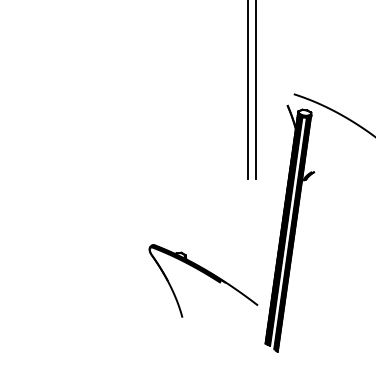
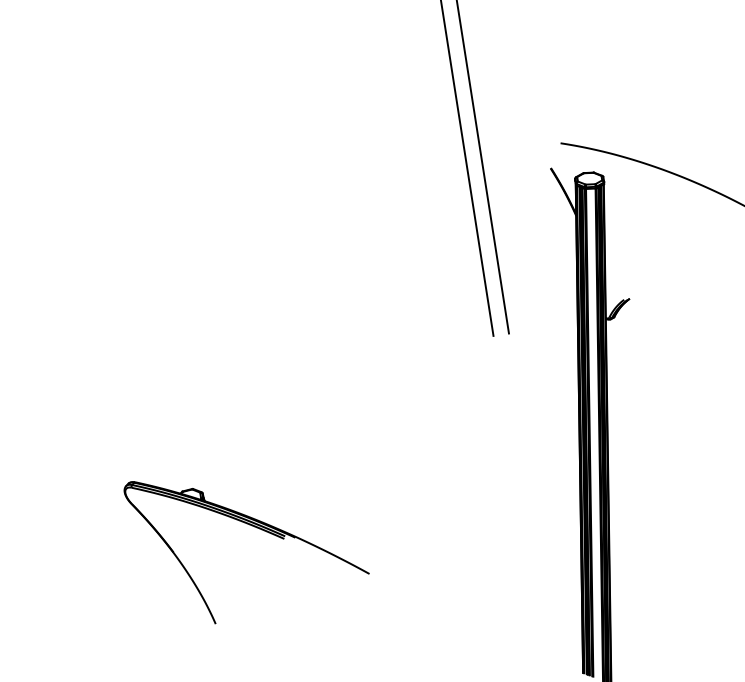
part: (203, 280) -> (247, 539), moved

